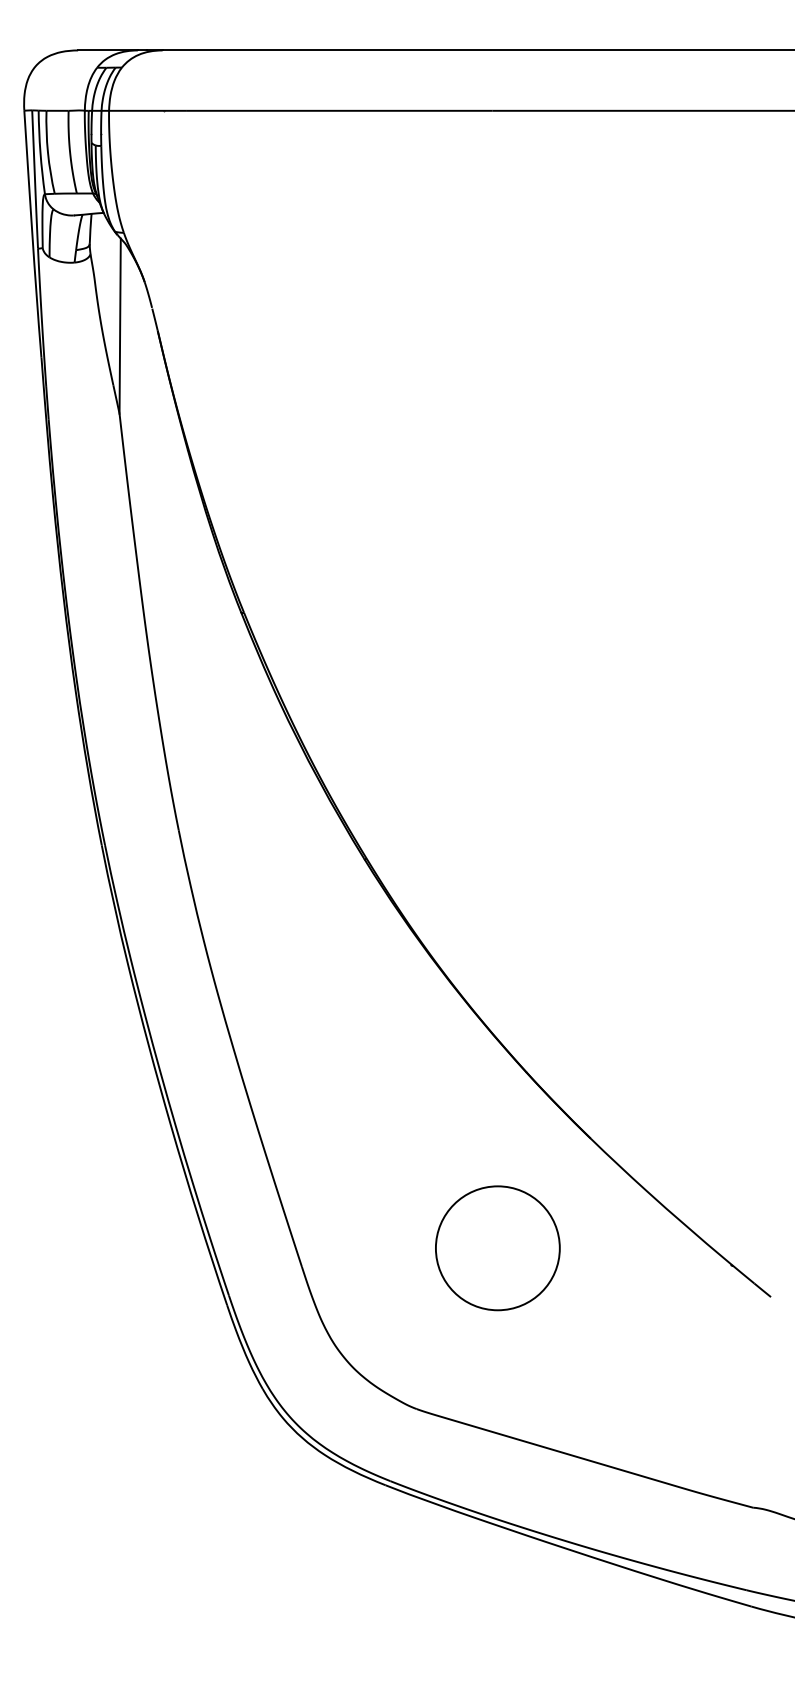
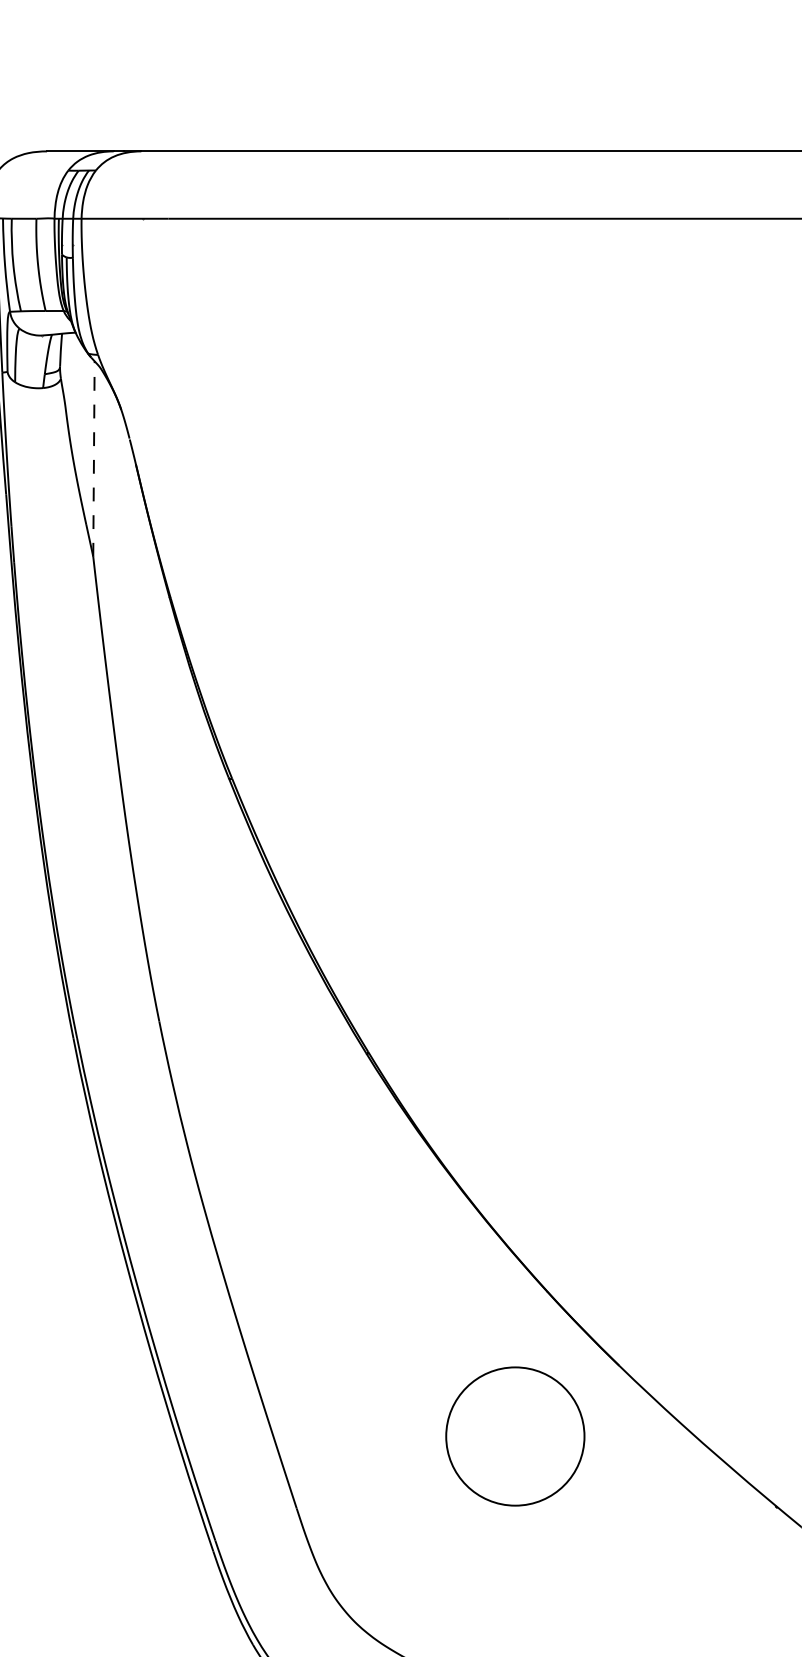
line: (120, 326) -> (94, 459), solid -> dashed
circle: (497, 1248) -> (514, 1436), moved

